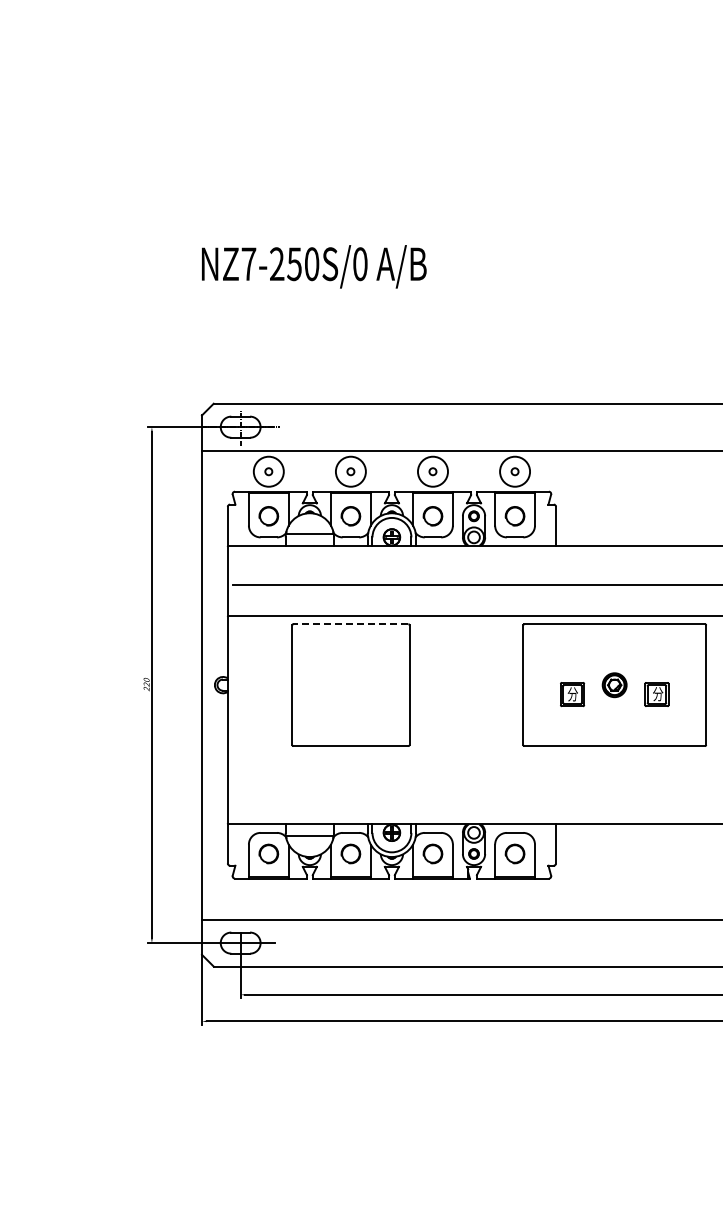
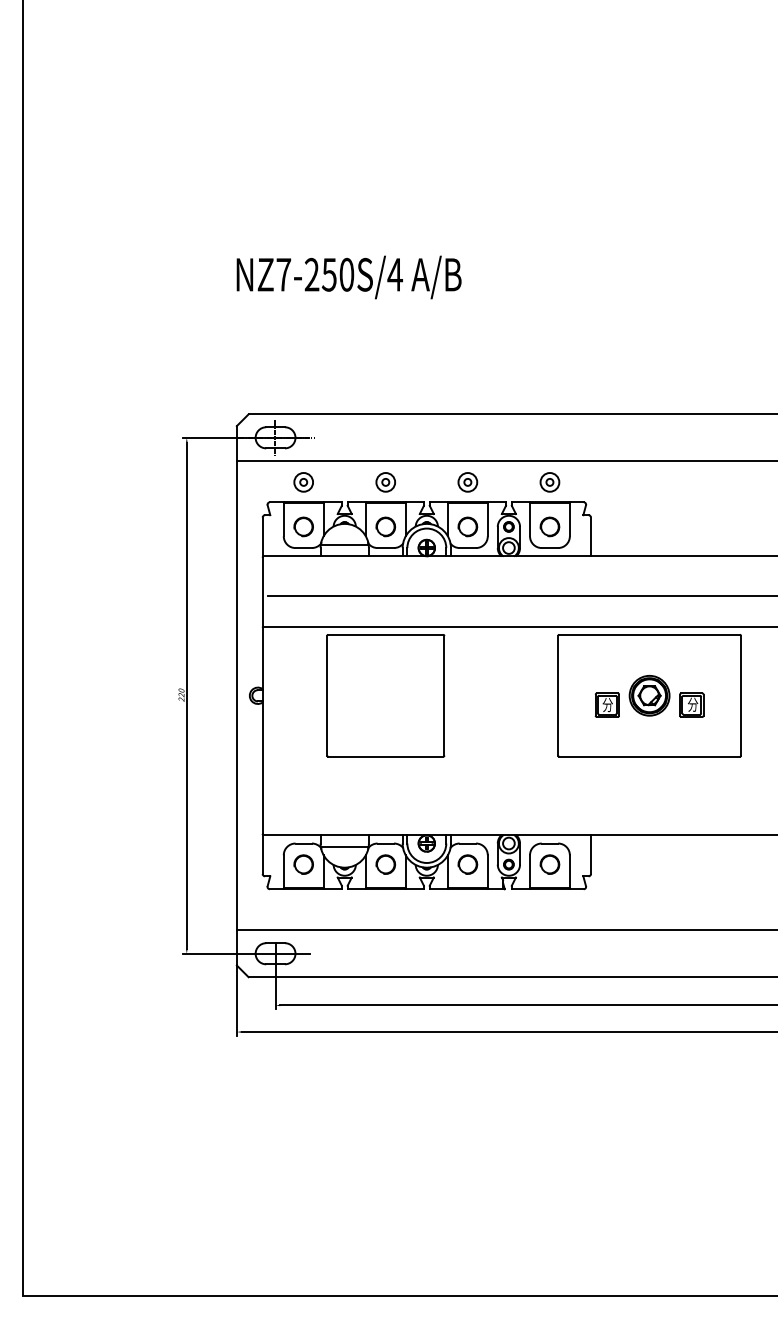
text: (359, 263) -> (394, 274), NZ7-250S/0 -> NZ7-250S/4
circle: (268, 471) -> (303, 482), size x0.62
circle: (350, 471) -> (385, 482), size x0.62
circle: (432, 471) -> (467, 482), size x0.62
circle: (514, 471) -> (549, 482), size x0.62
line: (350, 623) -> (385, 634), dashed -> solid
part: (614, 684) -> (649, 695), size x1.67

